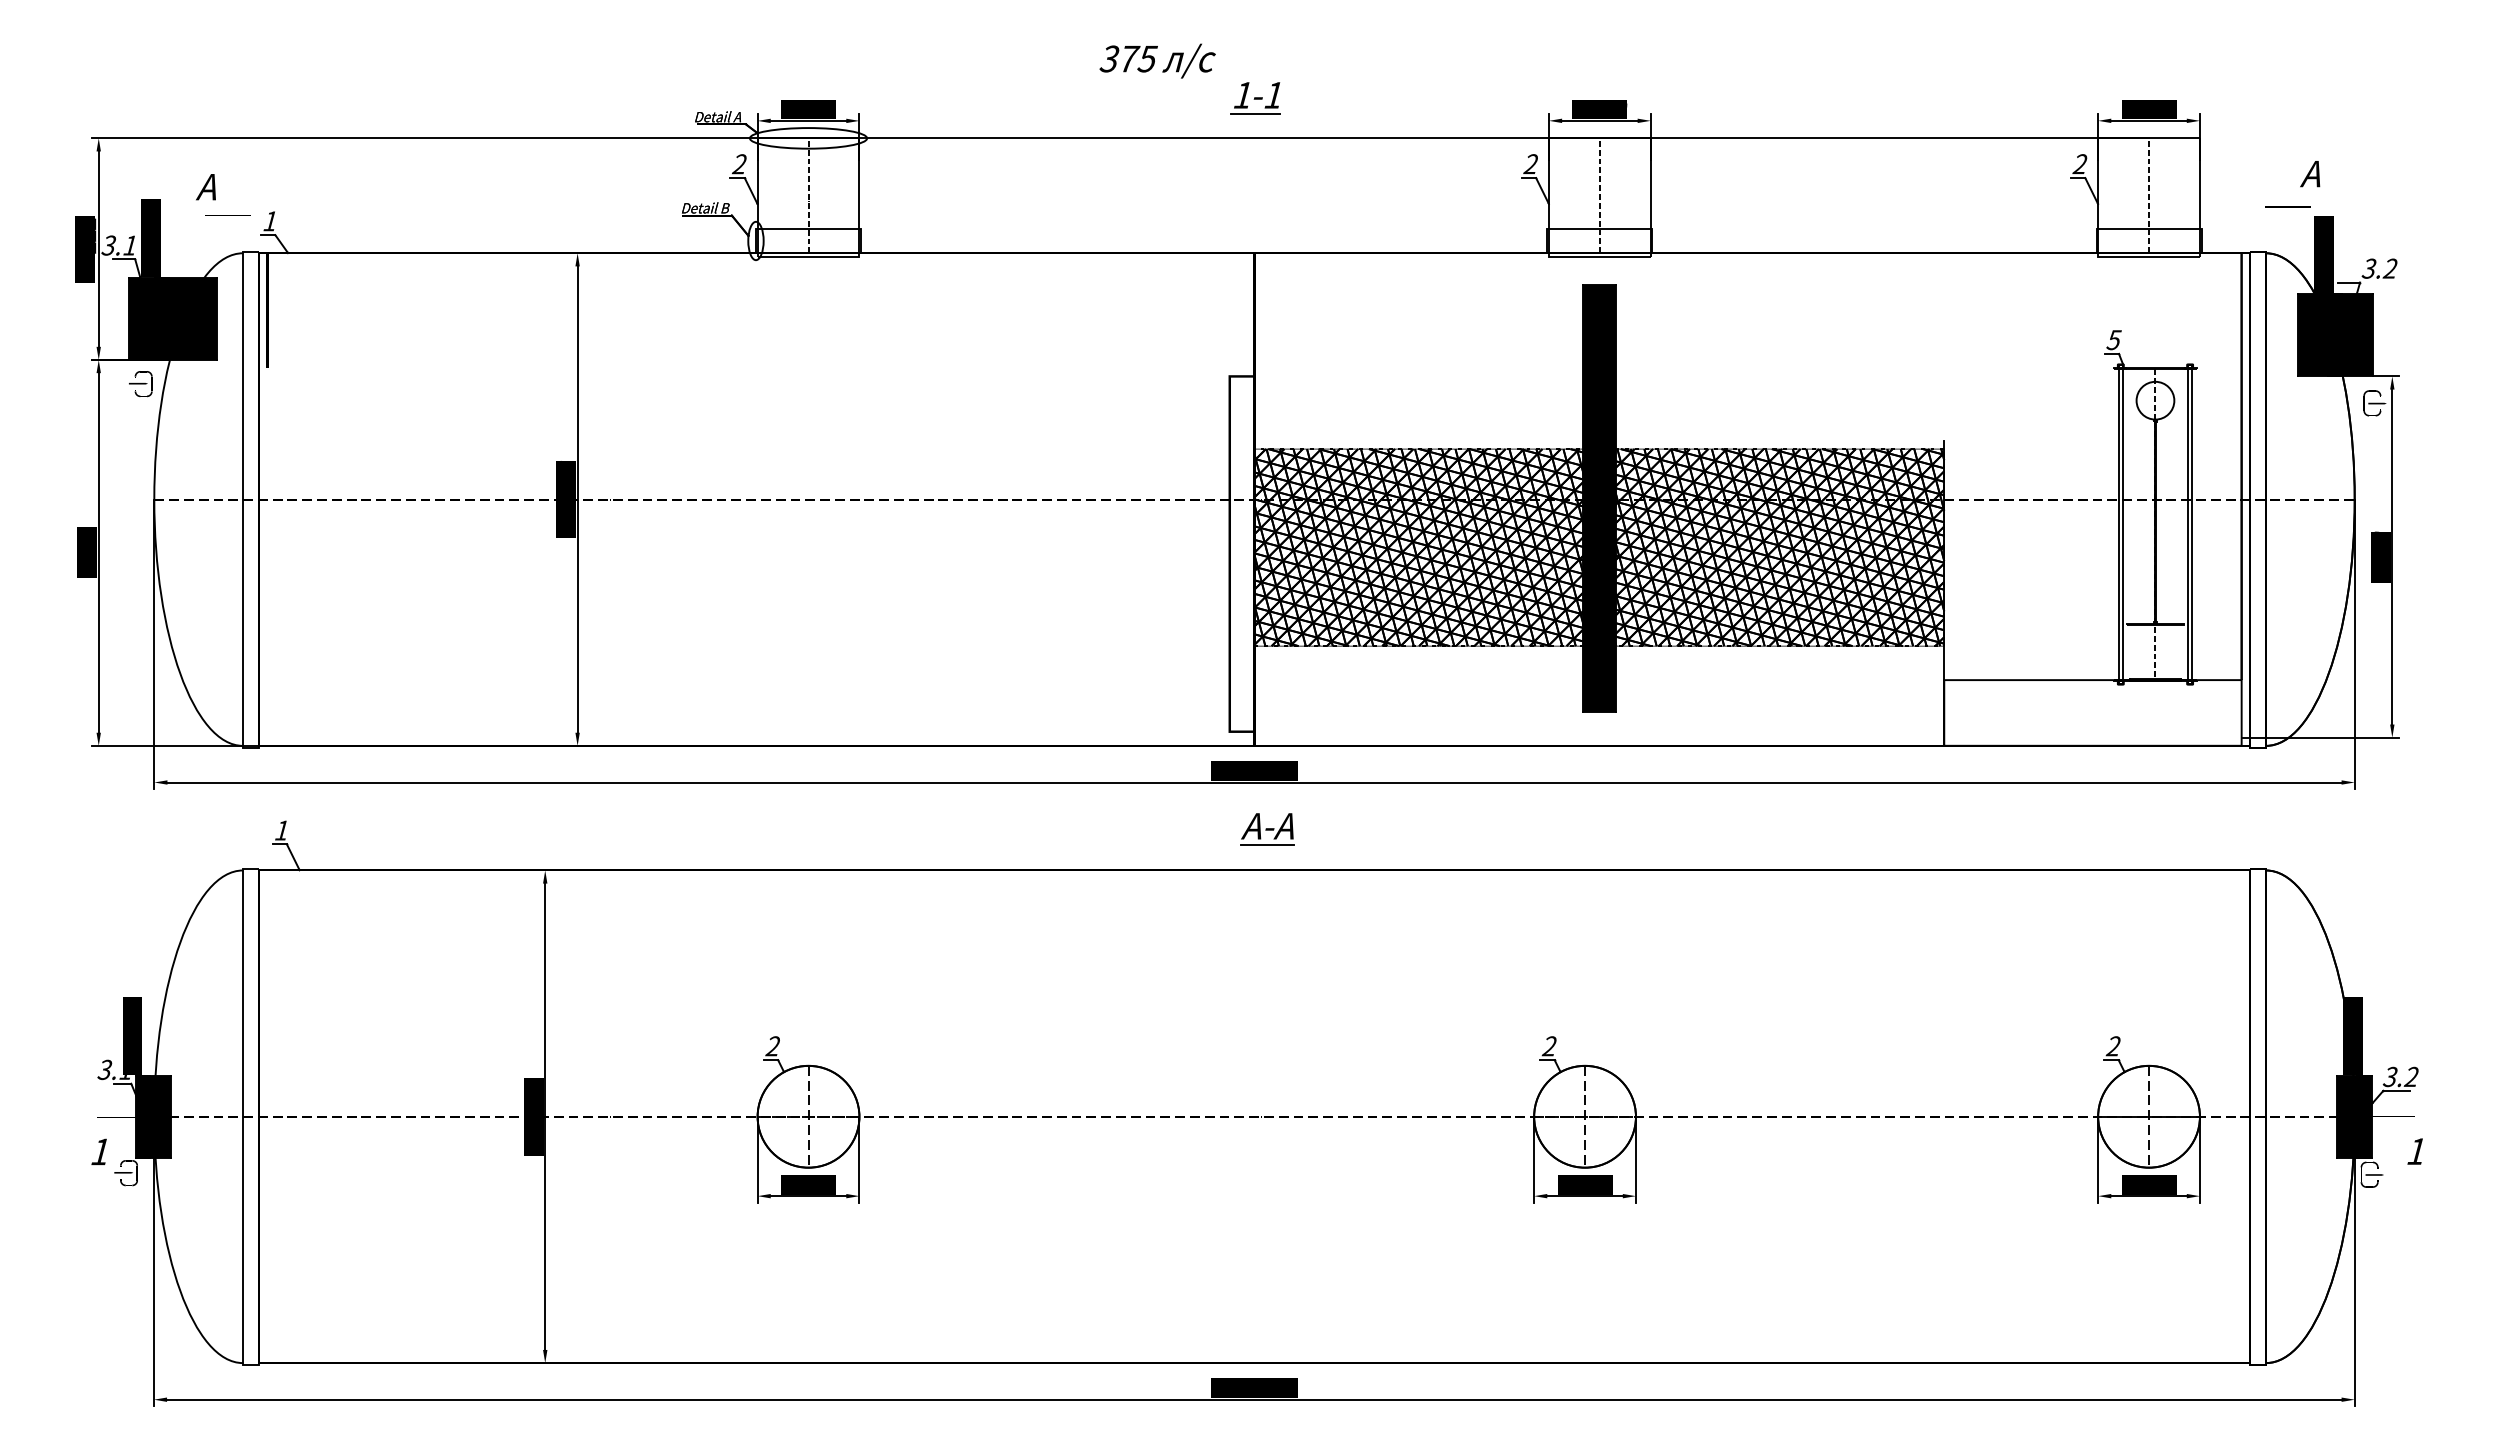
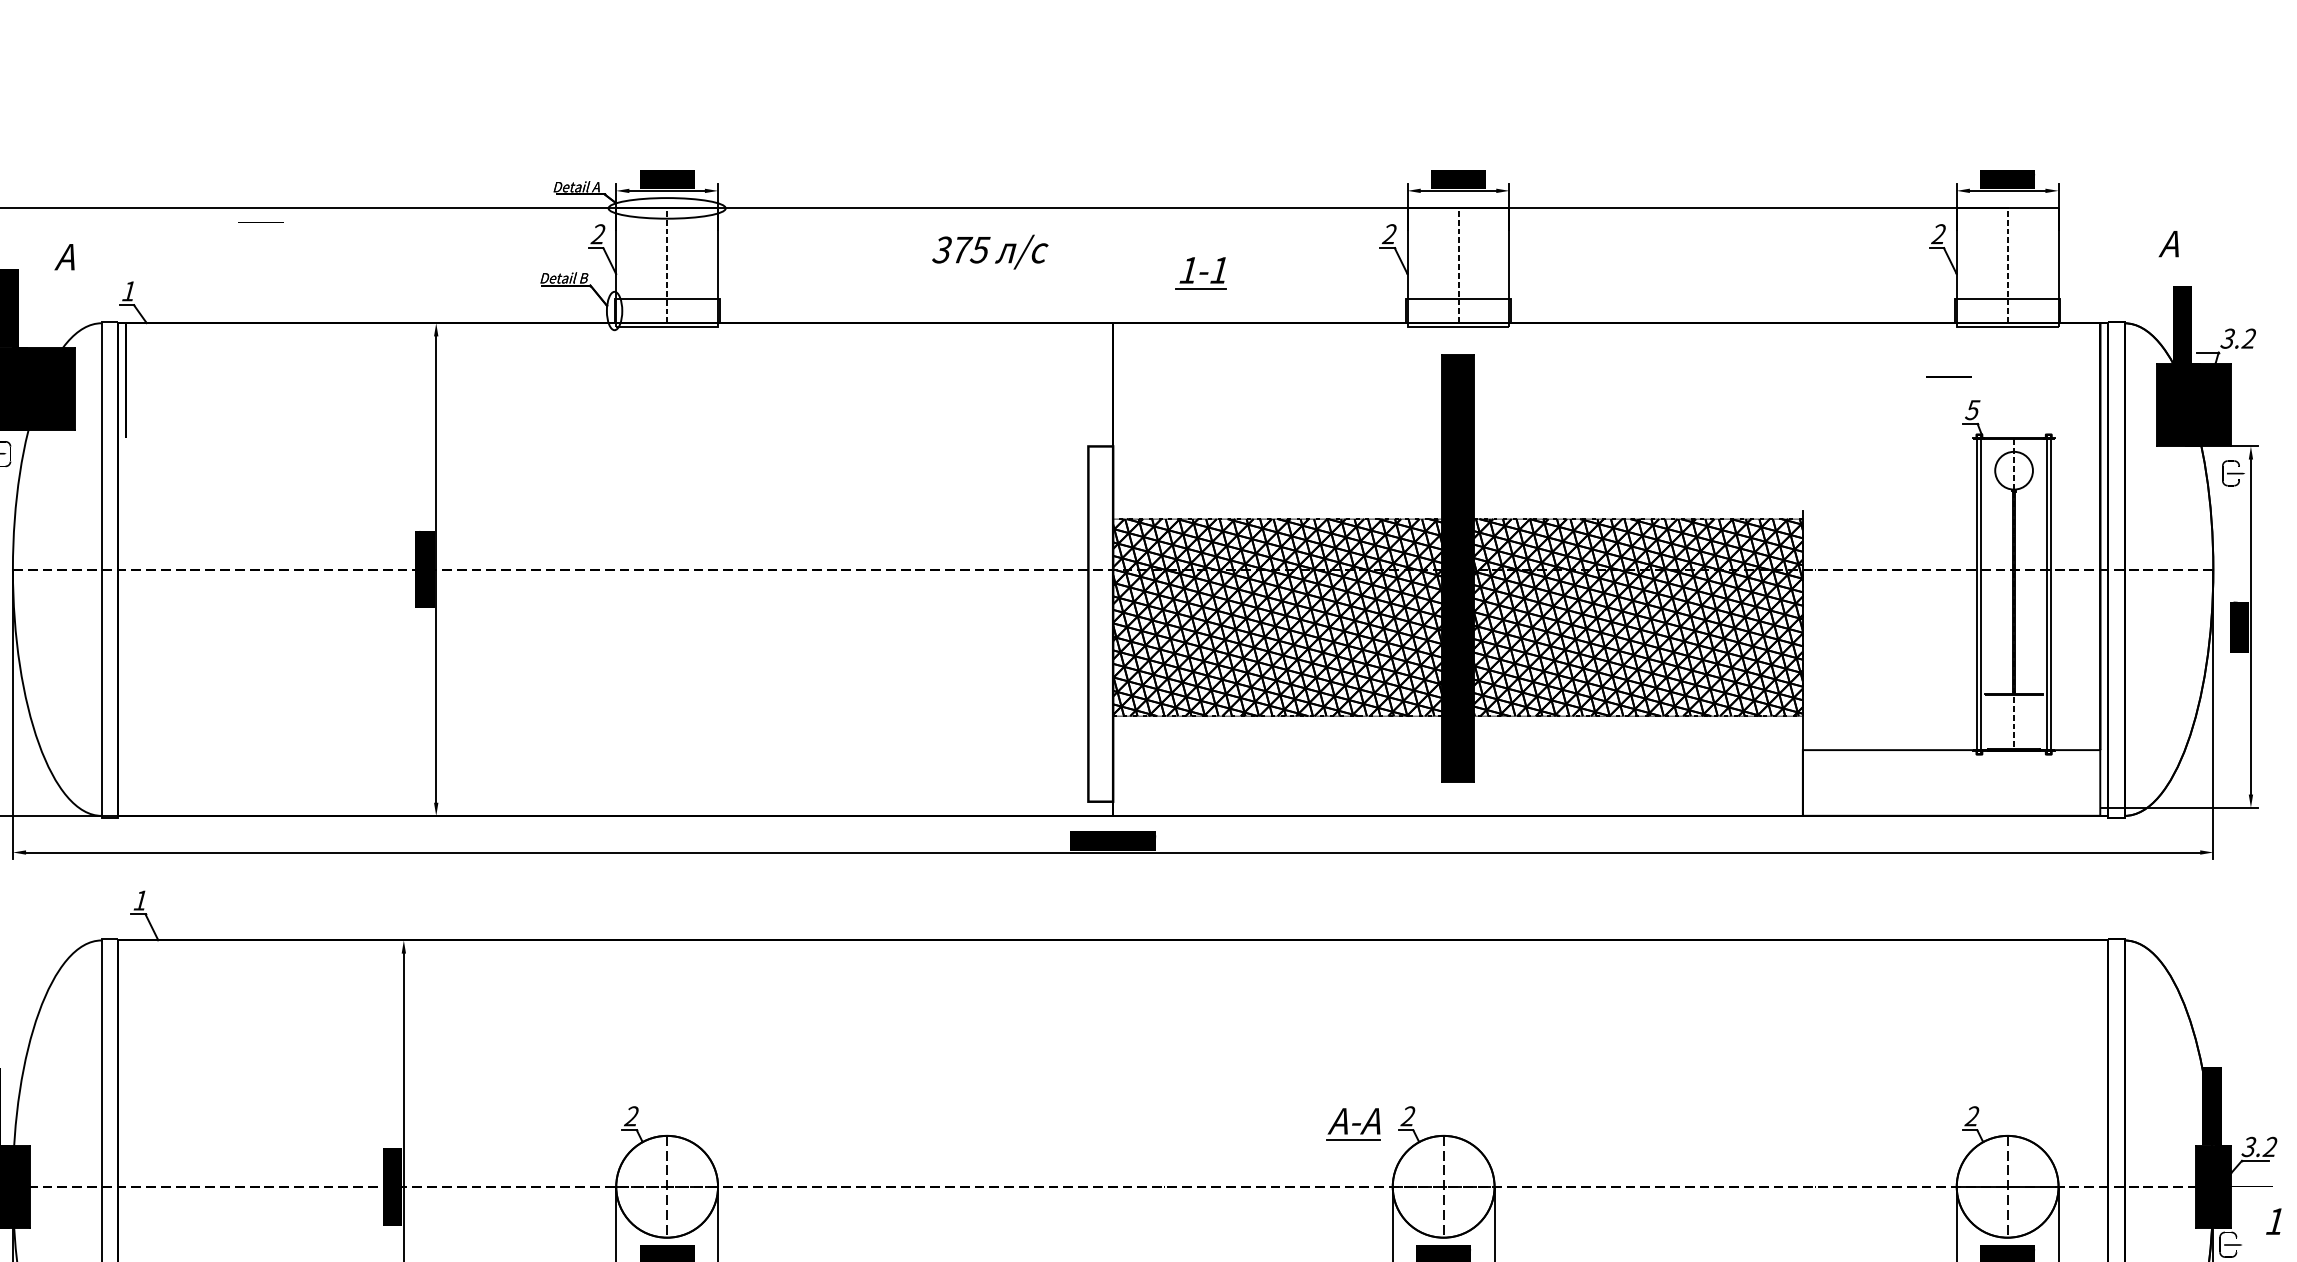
text: (1157, 60) -> (990, 251), moved
part: (1255, 98) -> (1201, 273), moved
line: (2287, 206) -> (1948, 376), moved
line: (227, 215) -> (261, 222), moved
part: (1267, 829) -> (1354, 1124), moved

